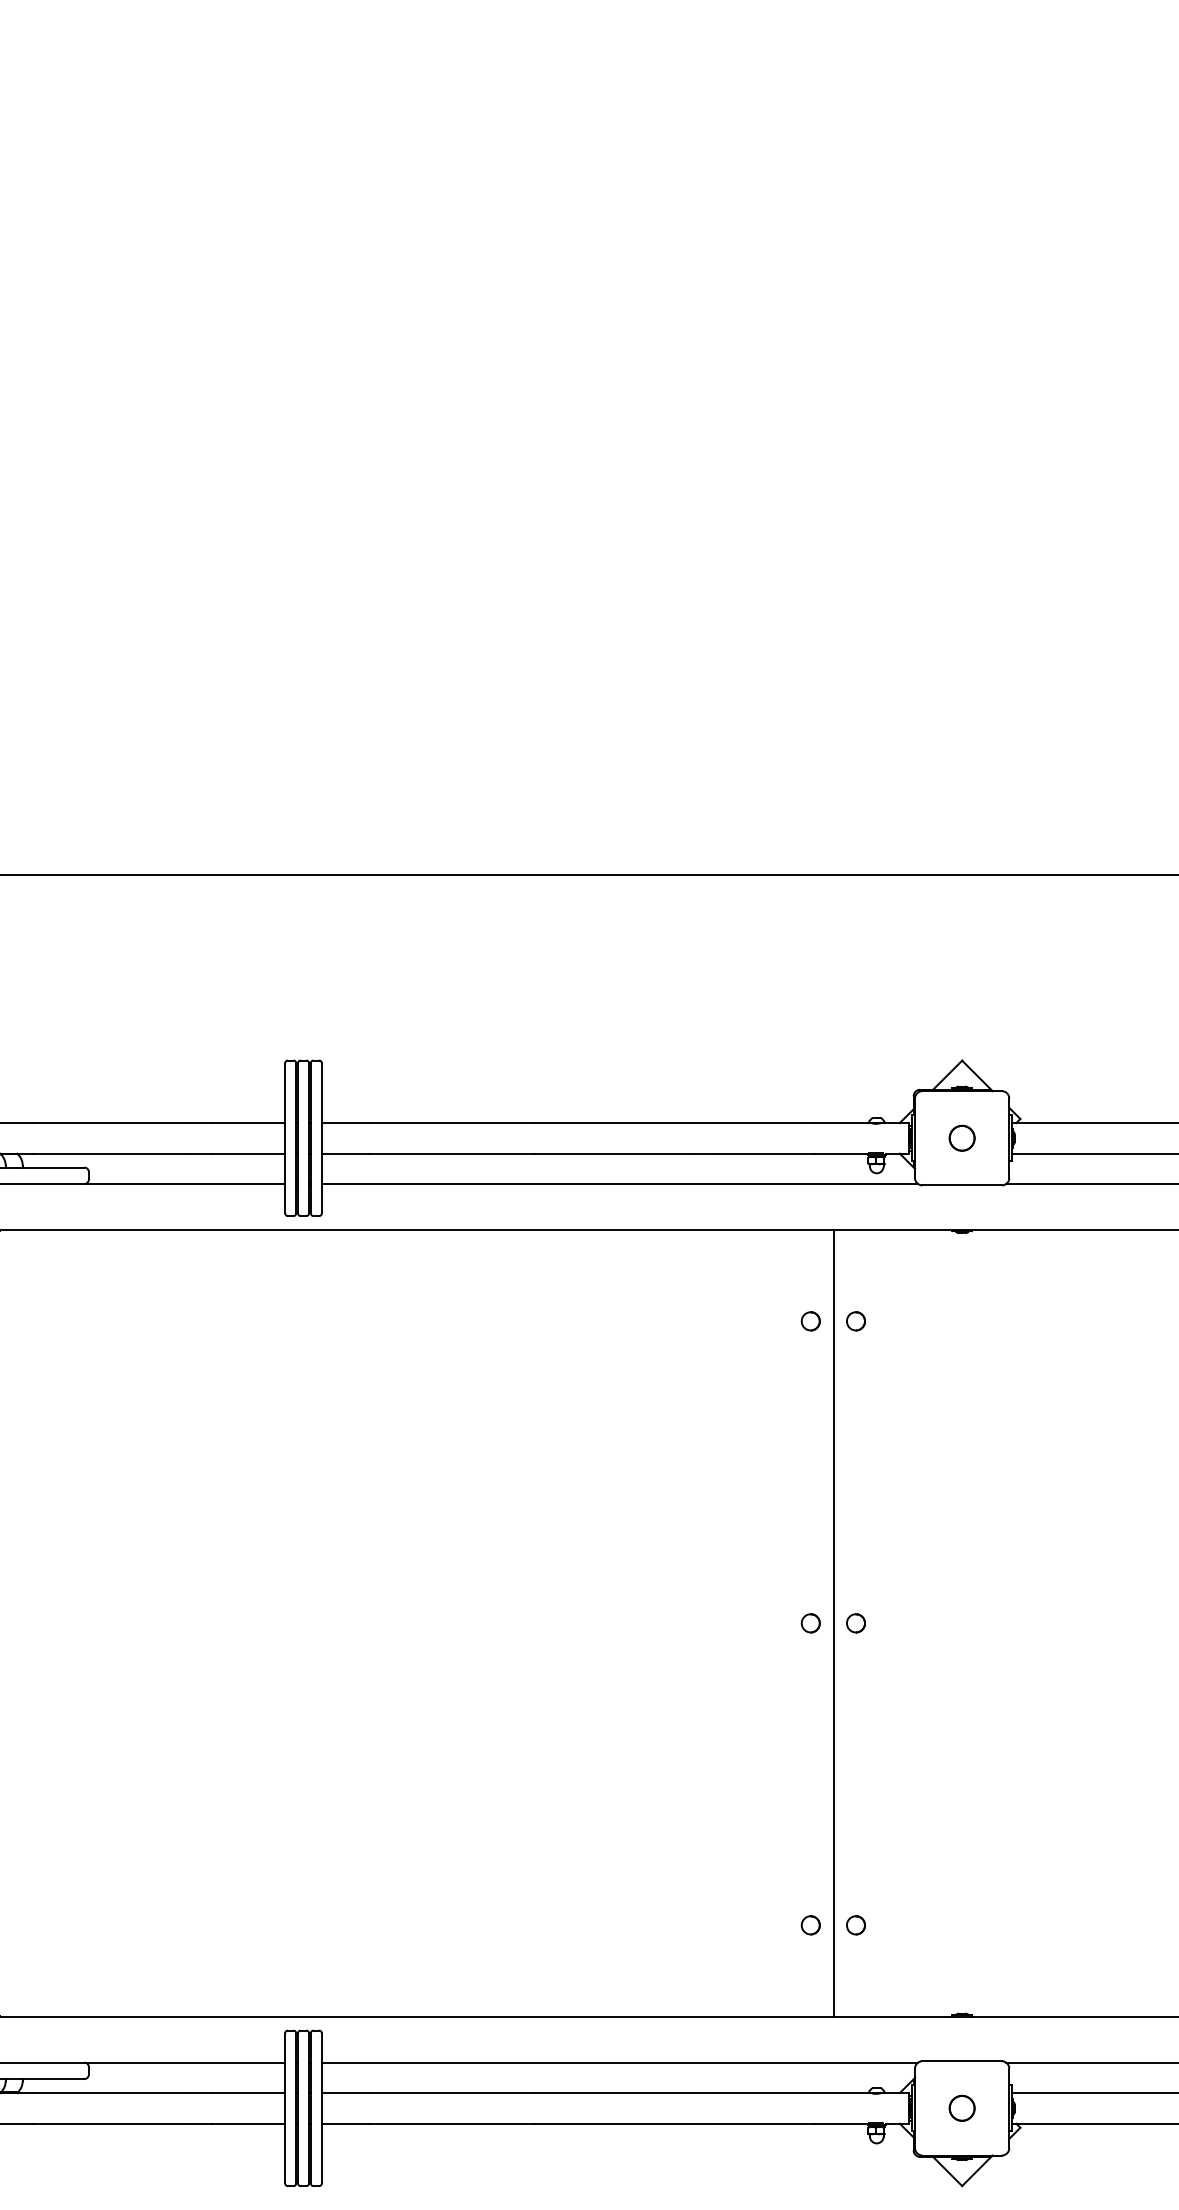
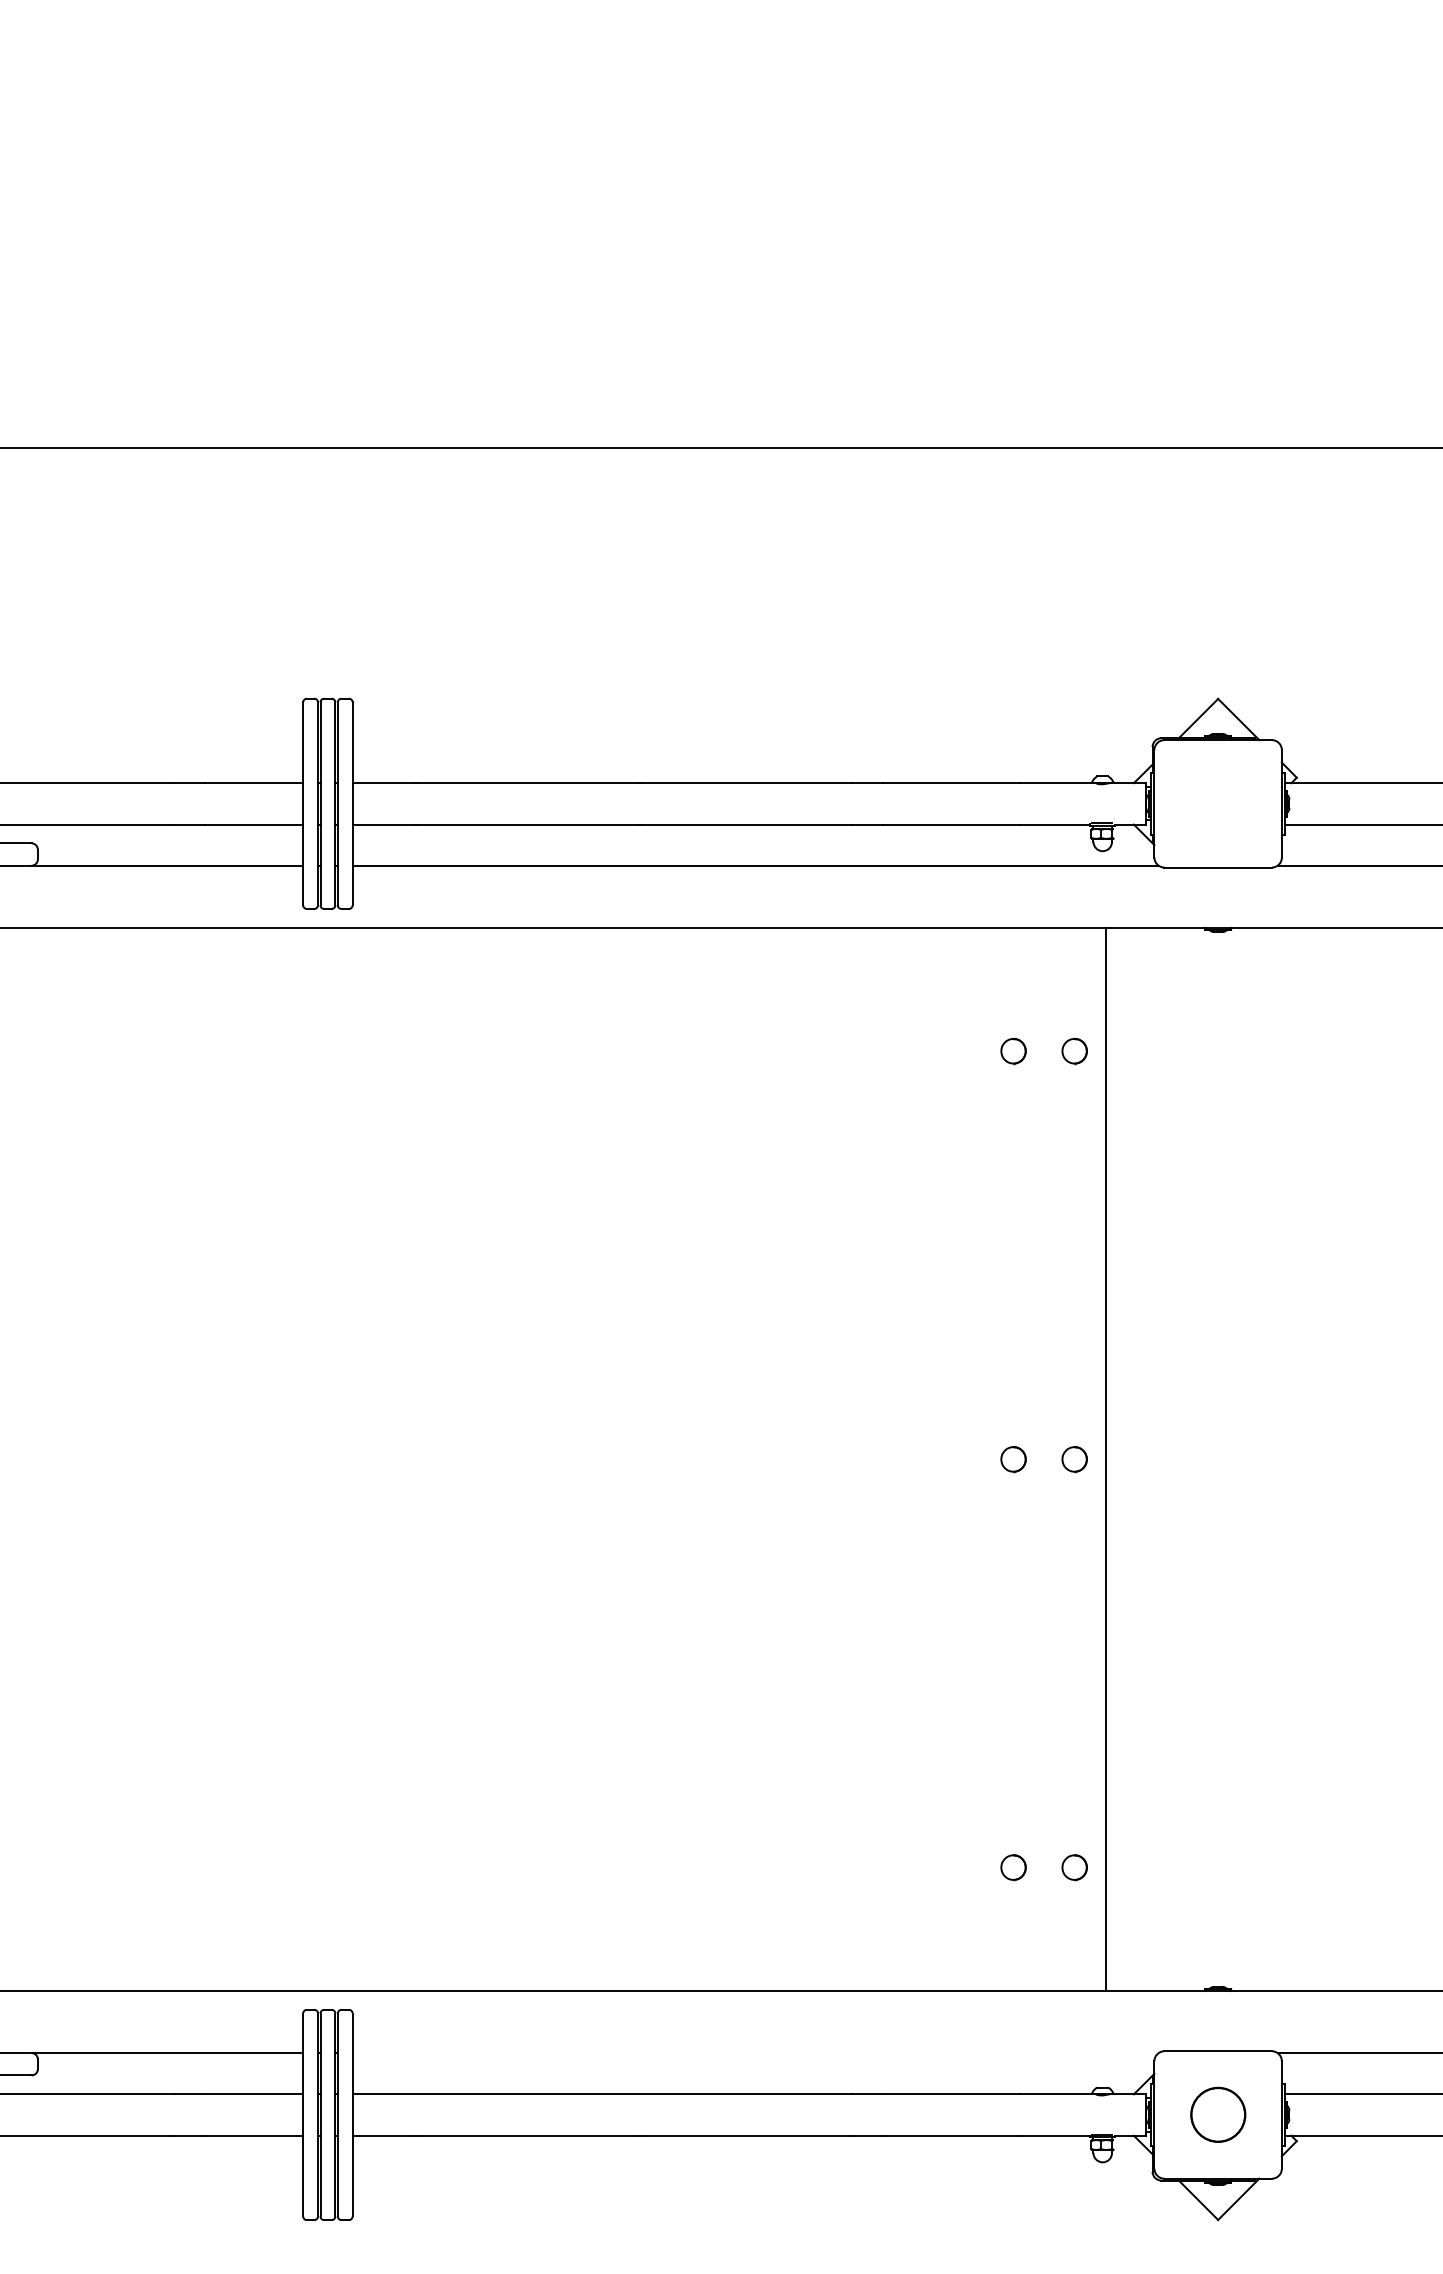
circle: (961, 1137) -> (1217, 802), removed
line: (834, 1622) -> (1106, 1458), moved
line: (619, 2062) -> (754, 2052), removed
circle: (961, 2108) -> (1217, 2115), size x1.6

